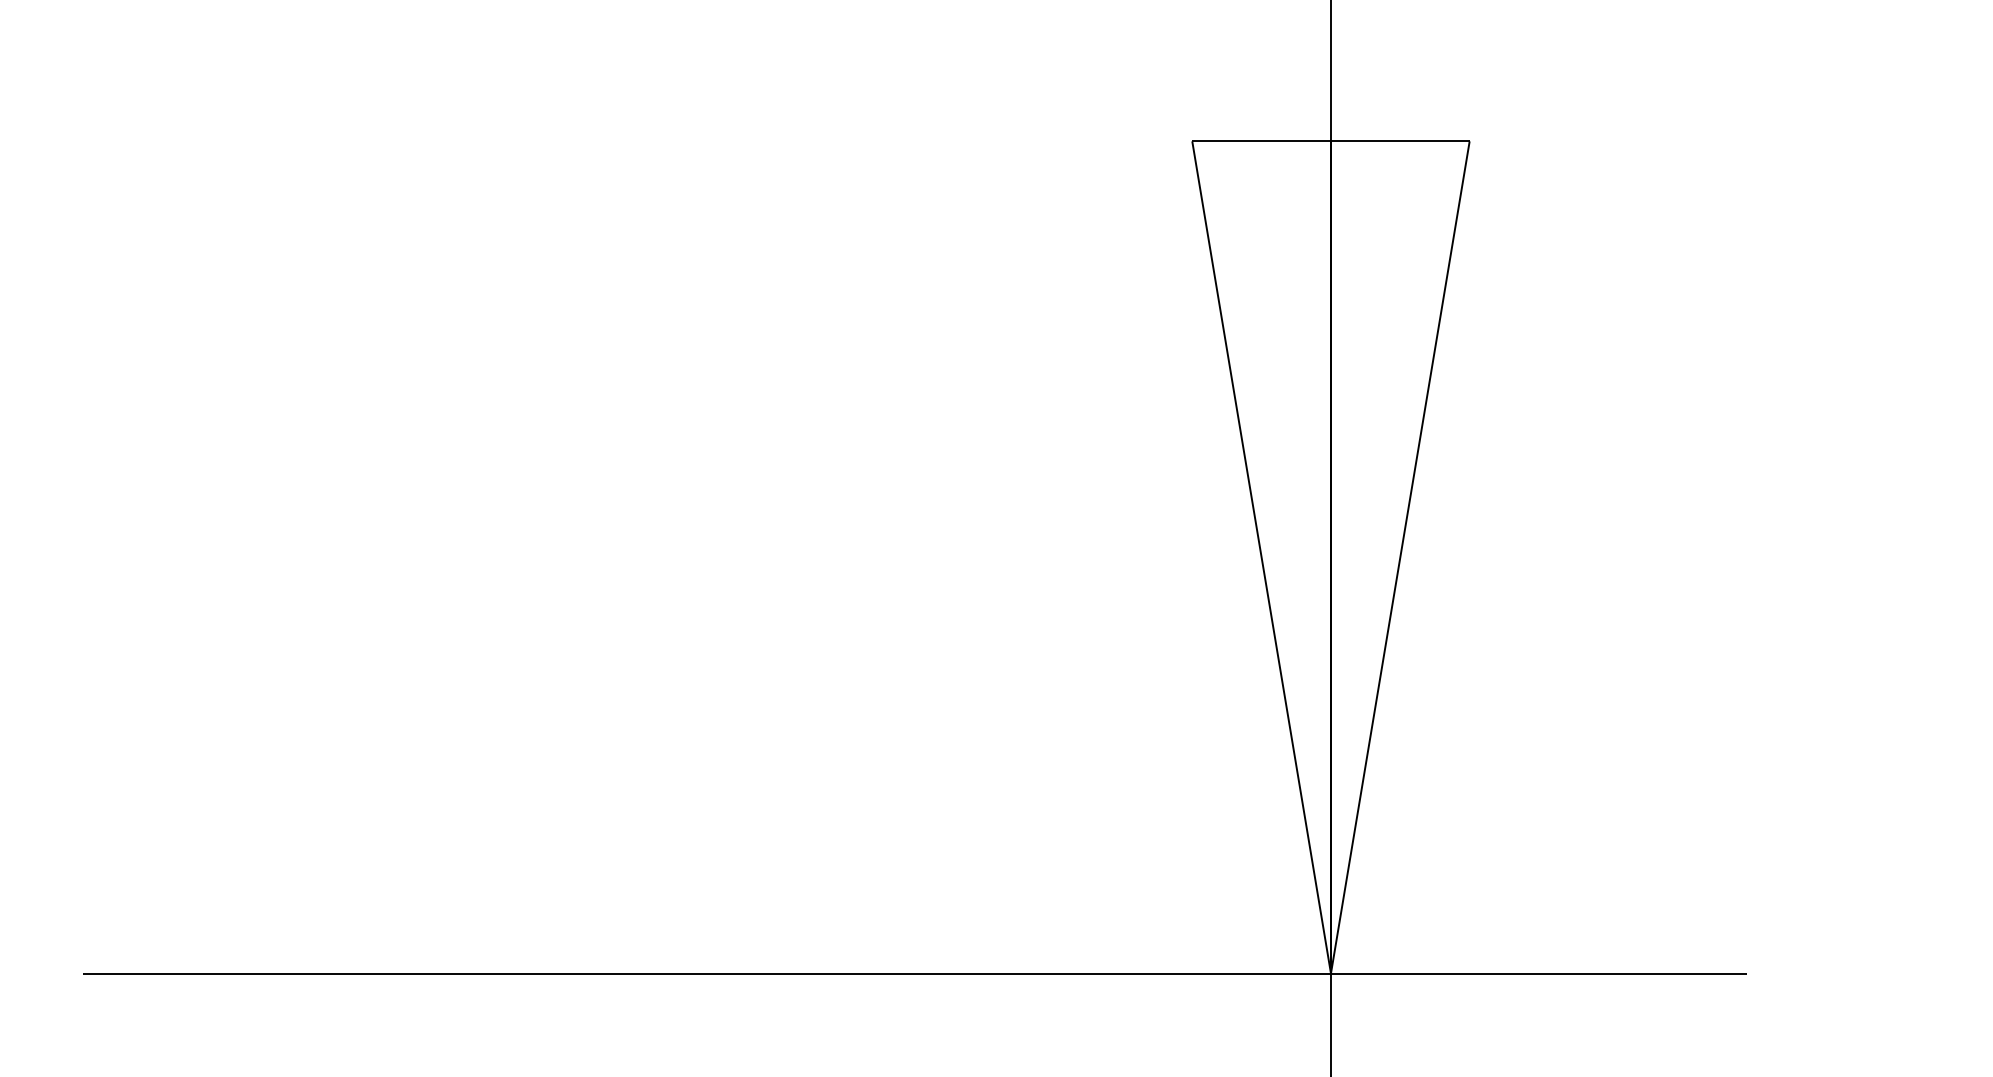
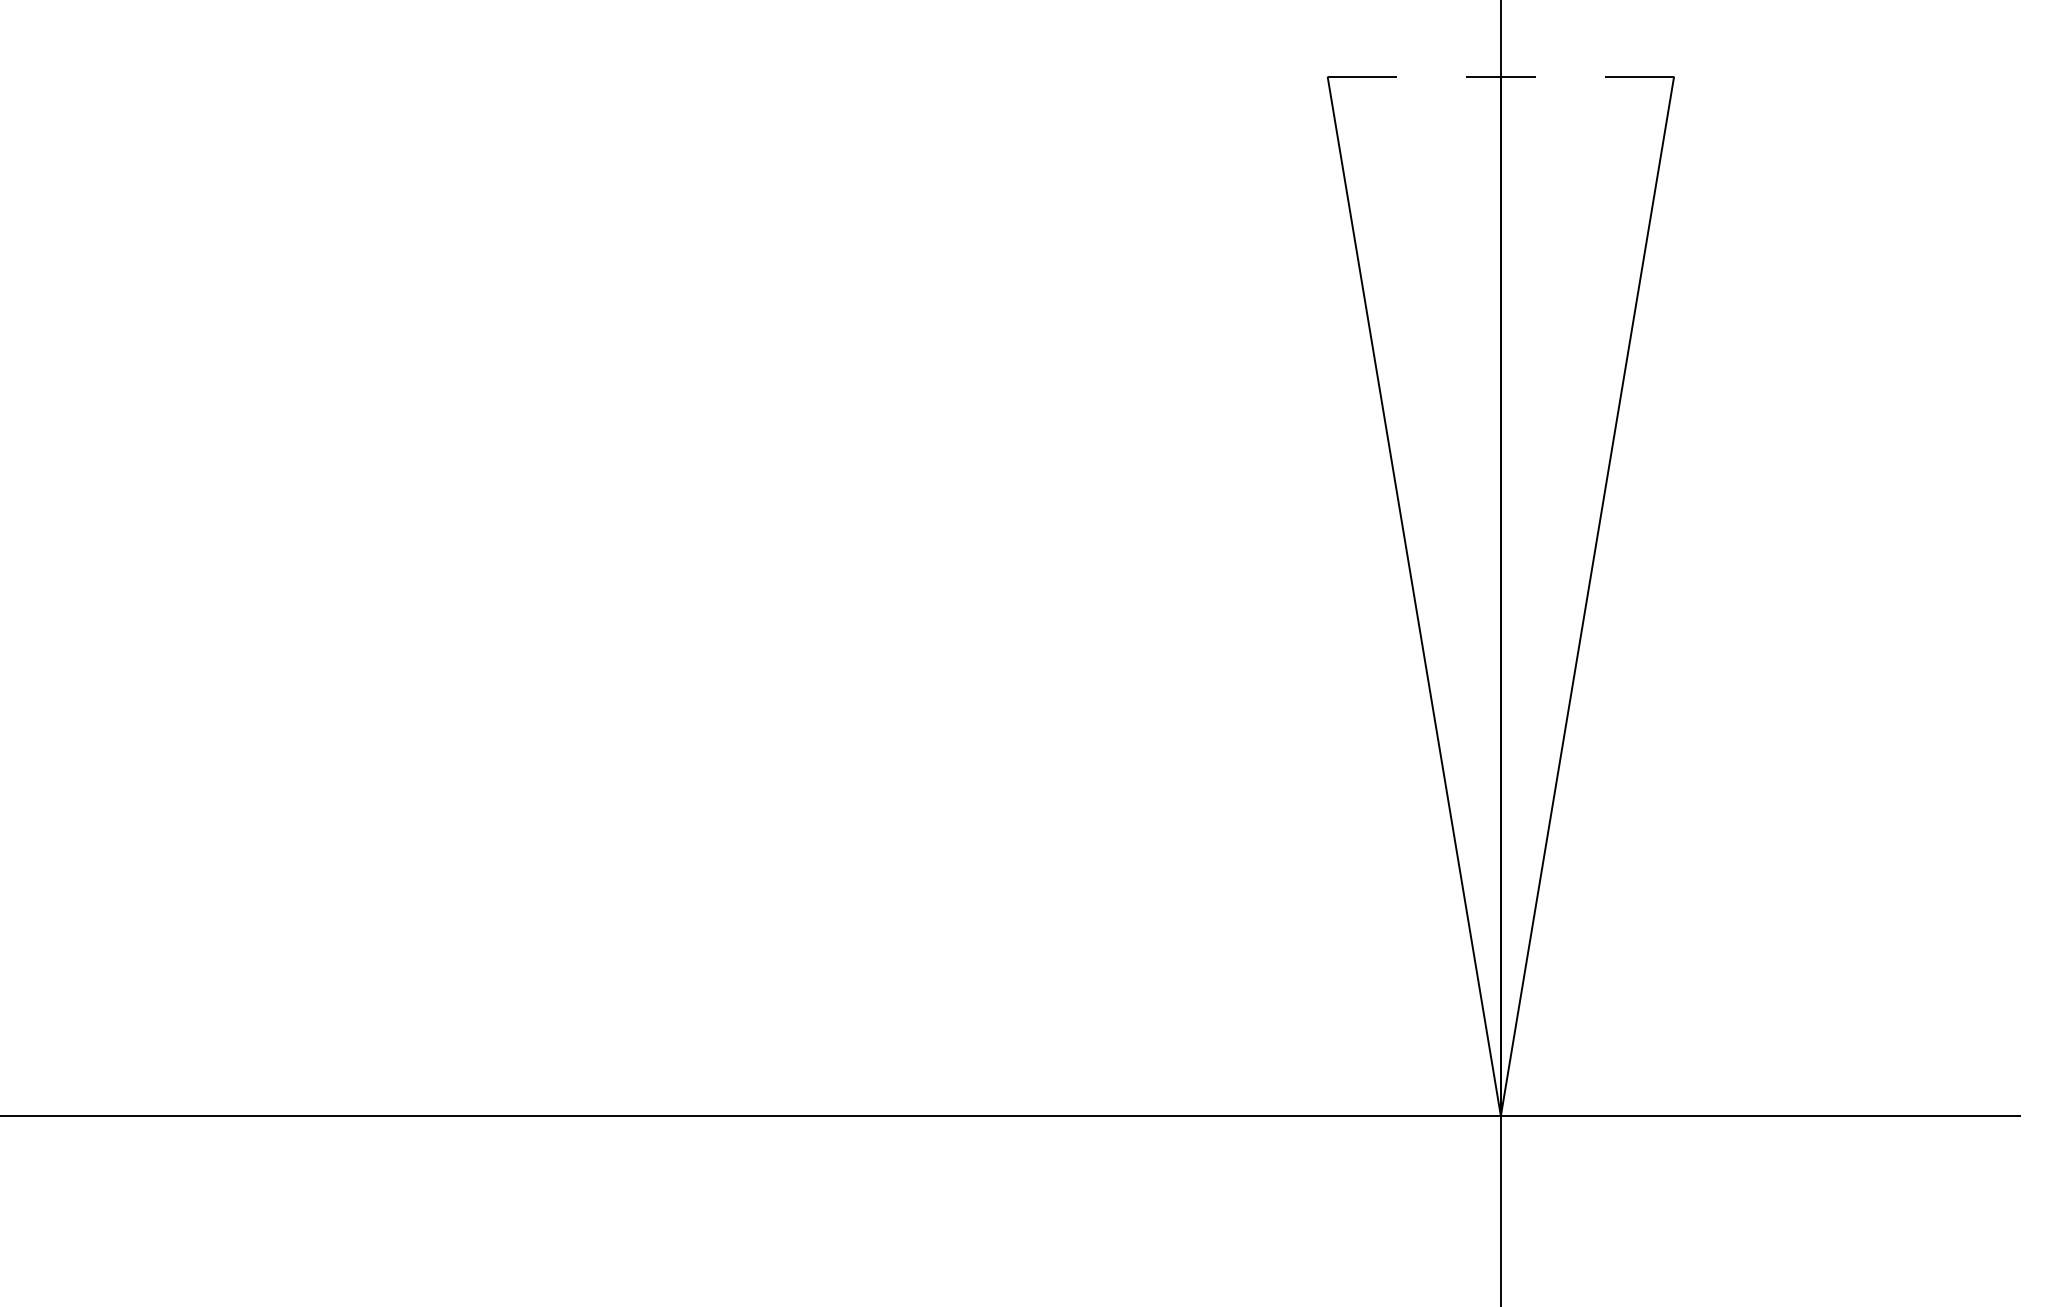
line: (1330, 141) -> (1500, 76), solid -> dashed

